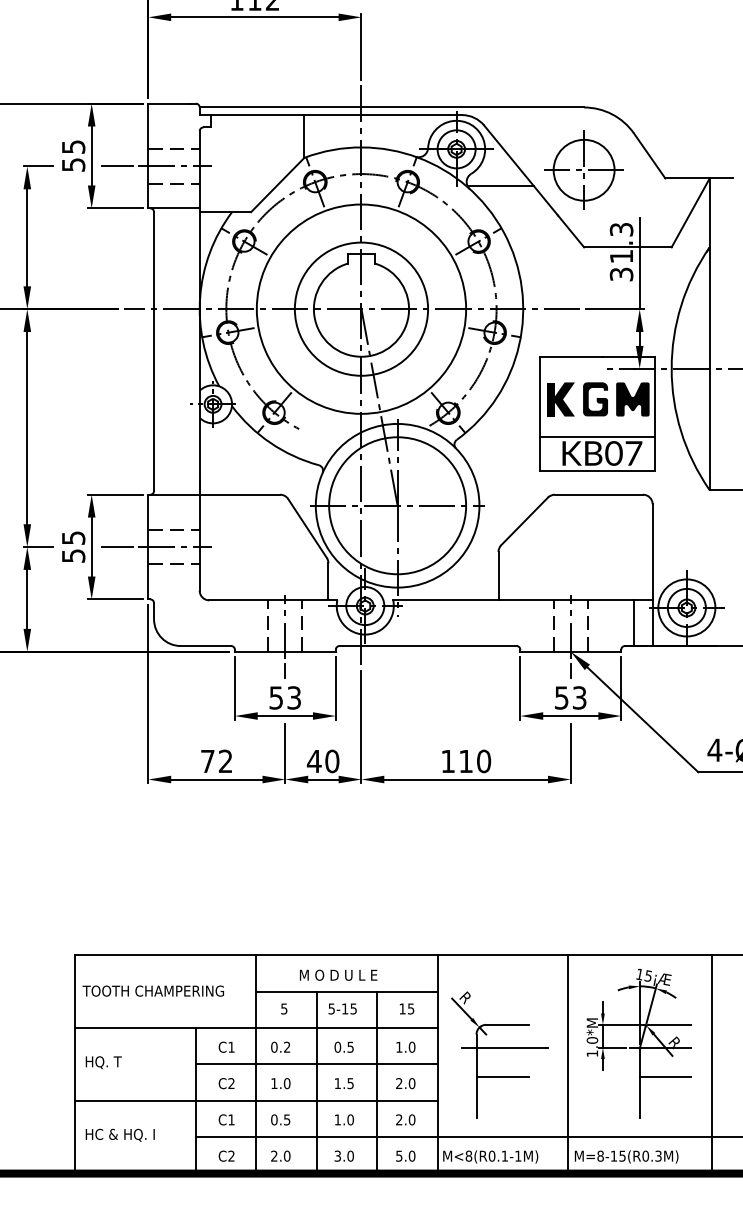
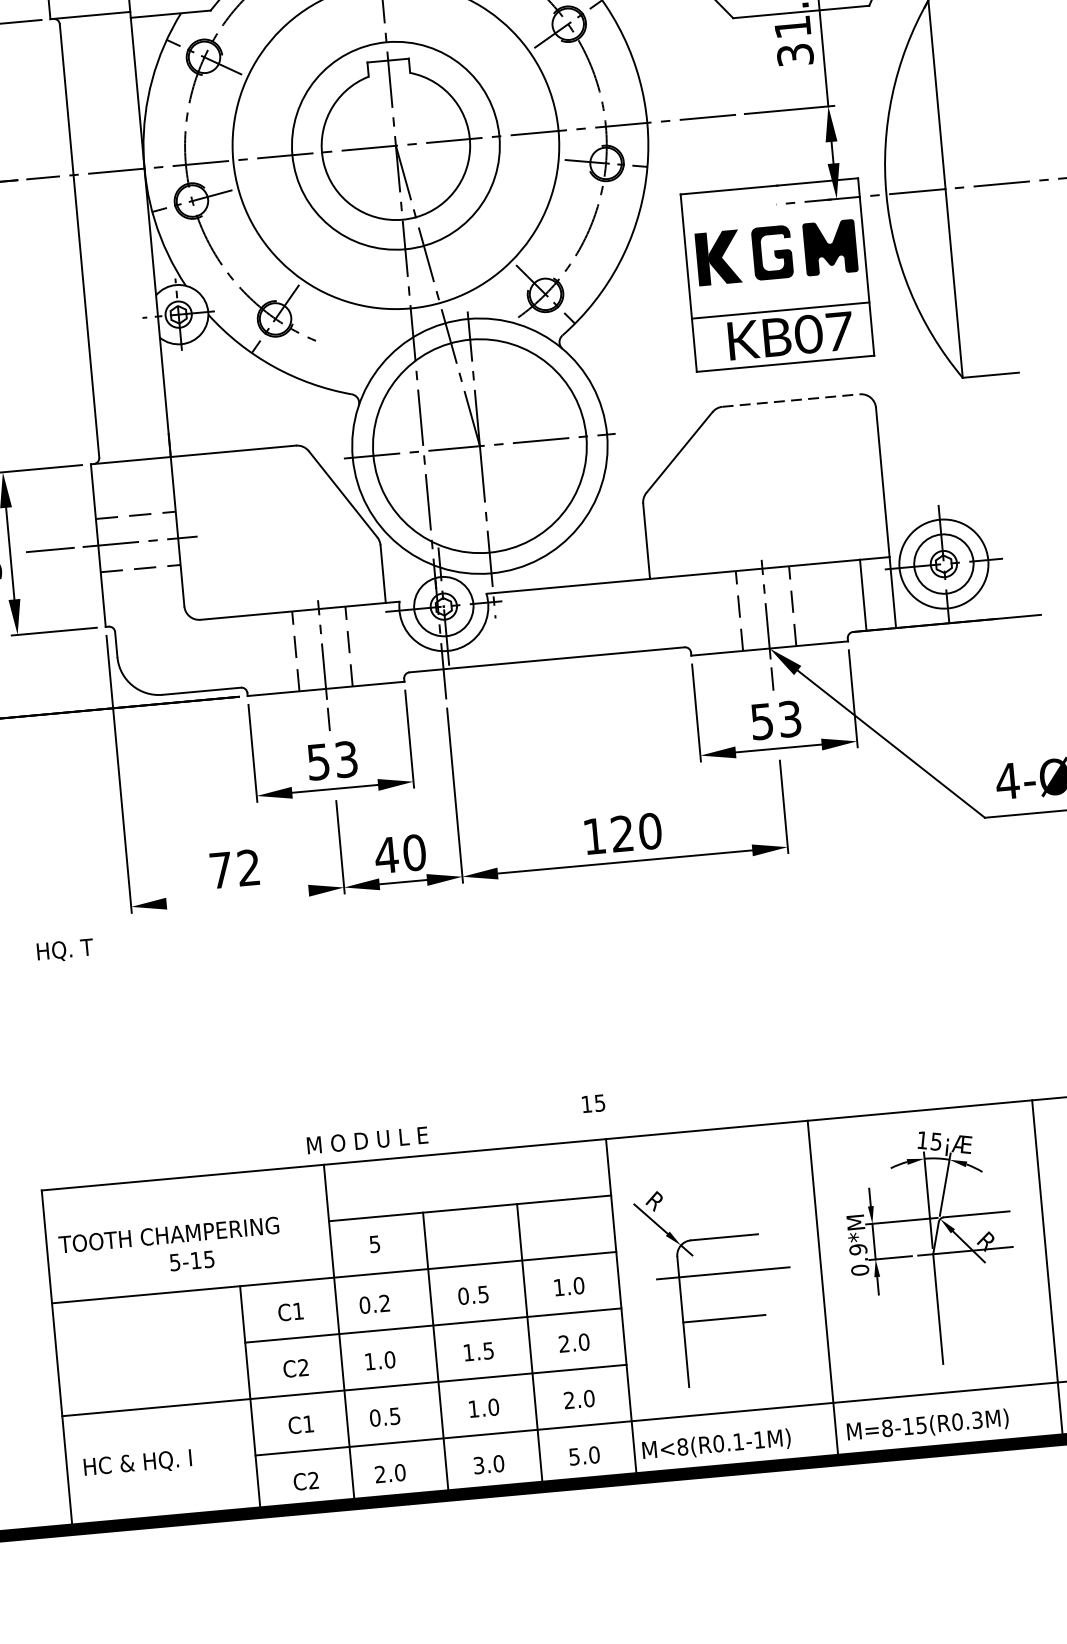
line: (599, 494) -> (792, 400), solid -> dashed
text: (465, 760) -> (621, 832), 110 -> 120
line: (216, 779) -> (237, 897), removed
text: (338, 974) -> (367, 1139), moved
text: (342, 1008) -> (191, 1260), moved
text: (406, 1008) -> (592, 1103), moved
text: (592, 1047) -> (859, 1260), 1.0*M -> 0.9*M
text: (103, 1062) -> (64, 950), moved
line: (665, 1076) -> (976, 1295), removed

